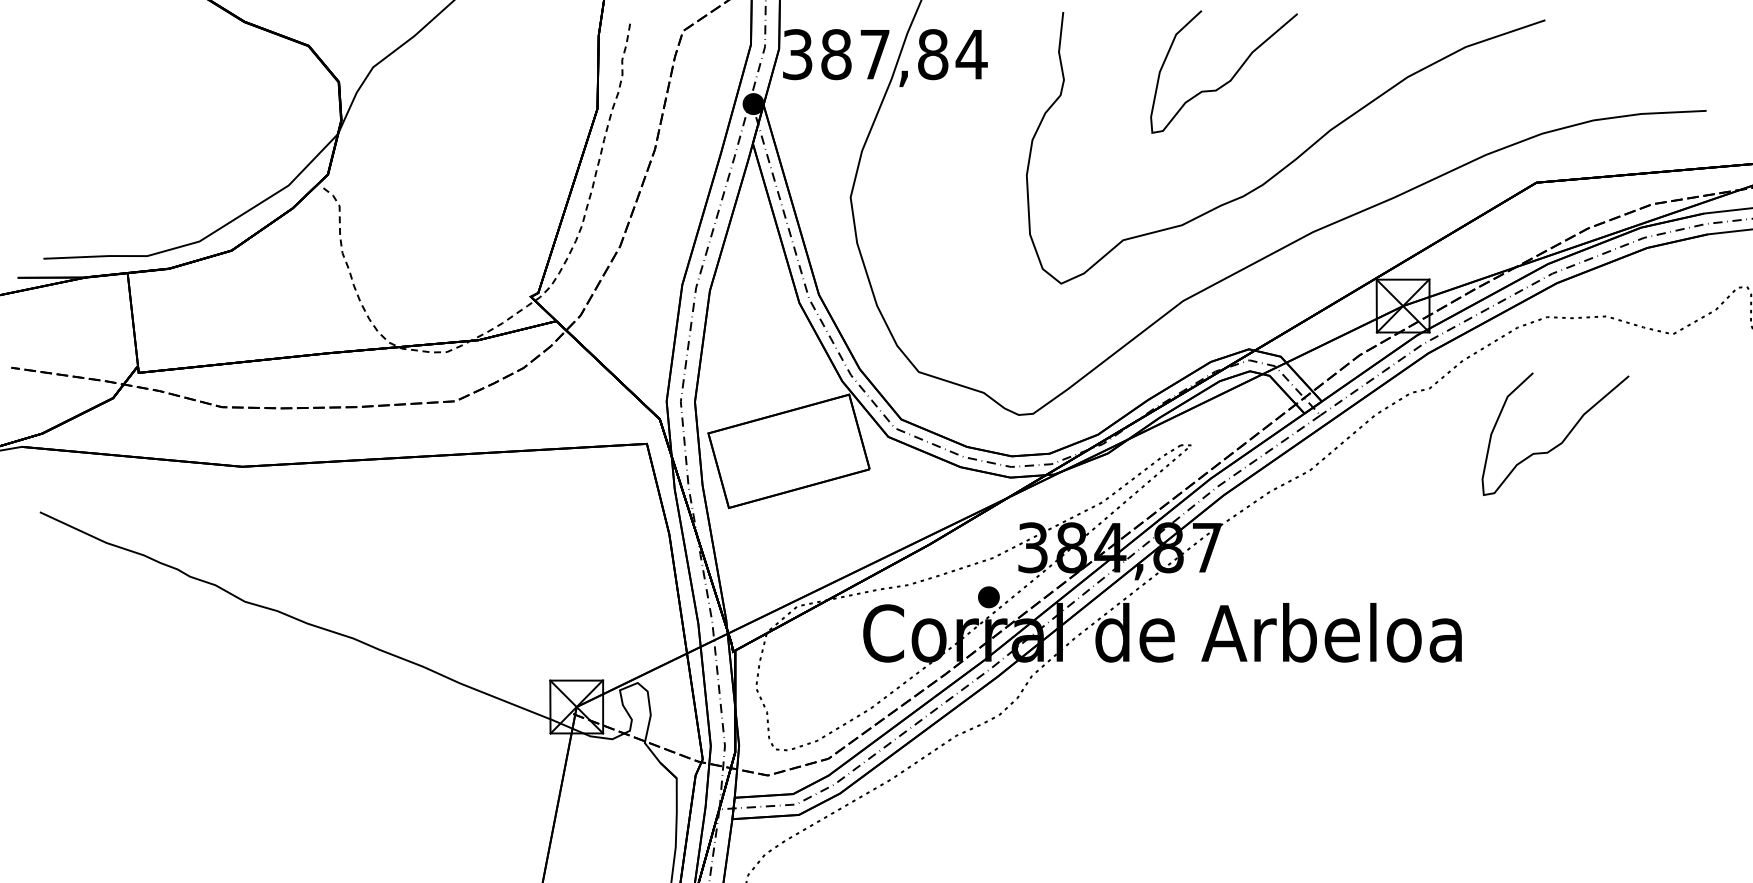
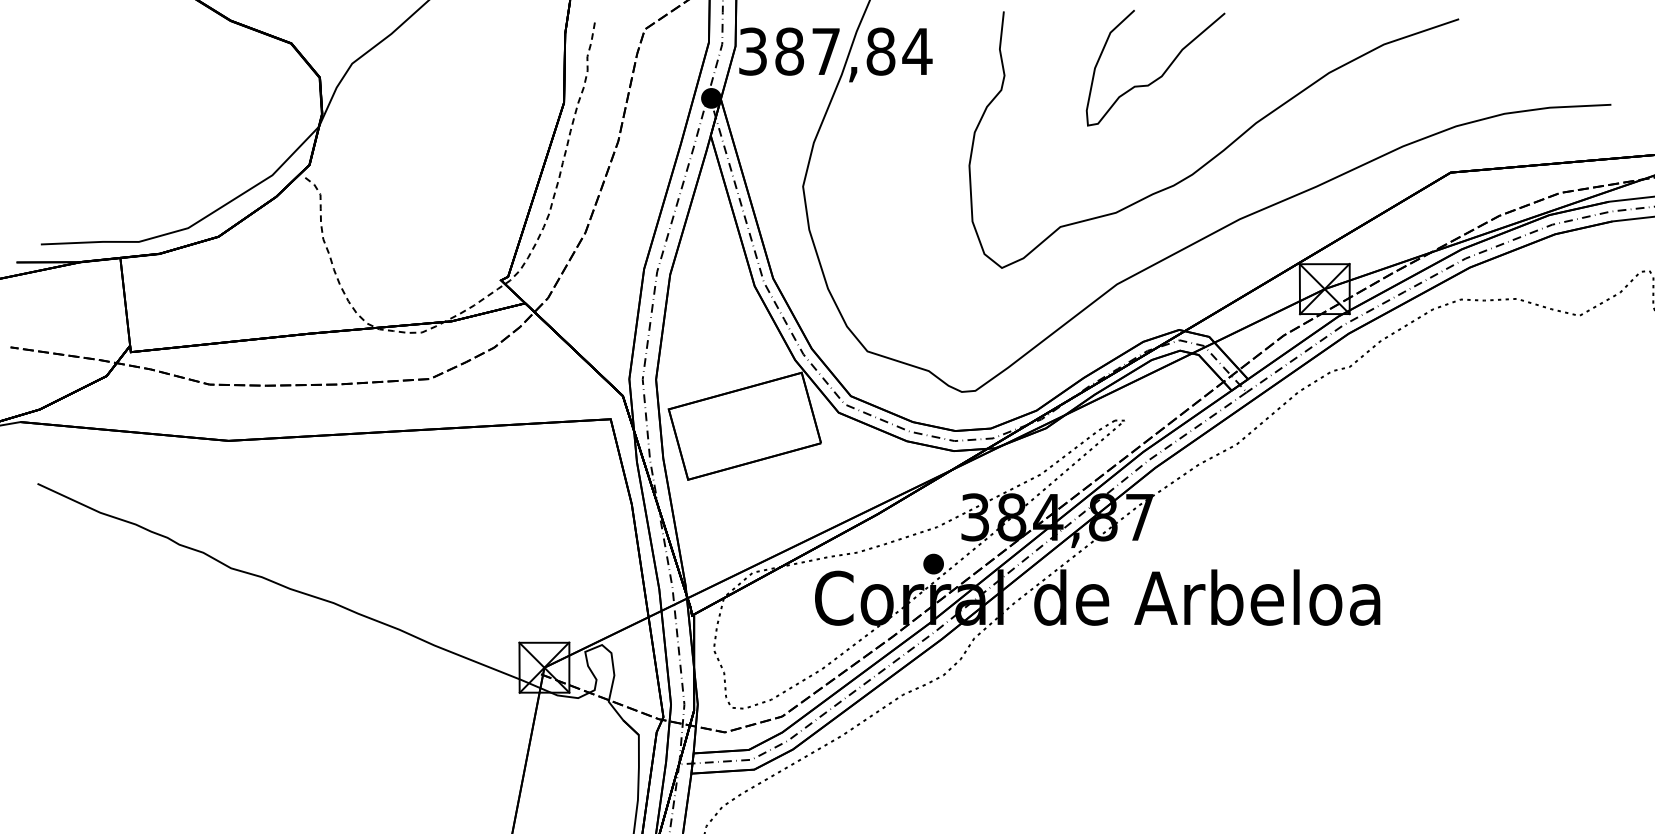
curve: (1562, 439) -> (1475, 415), removed

